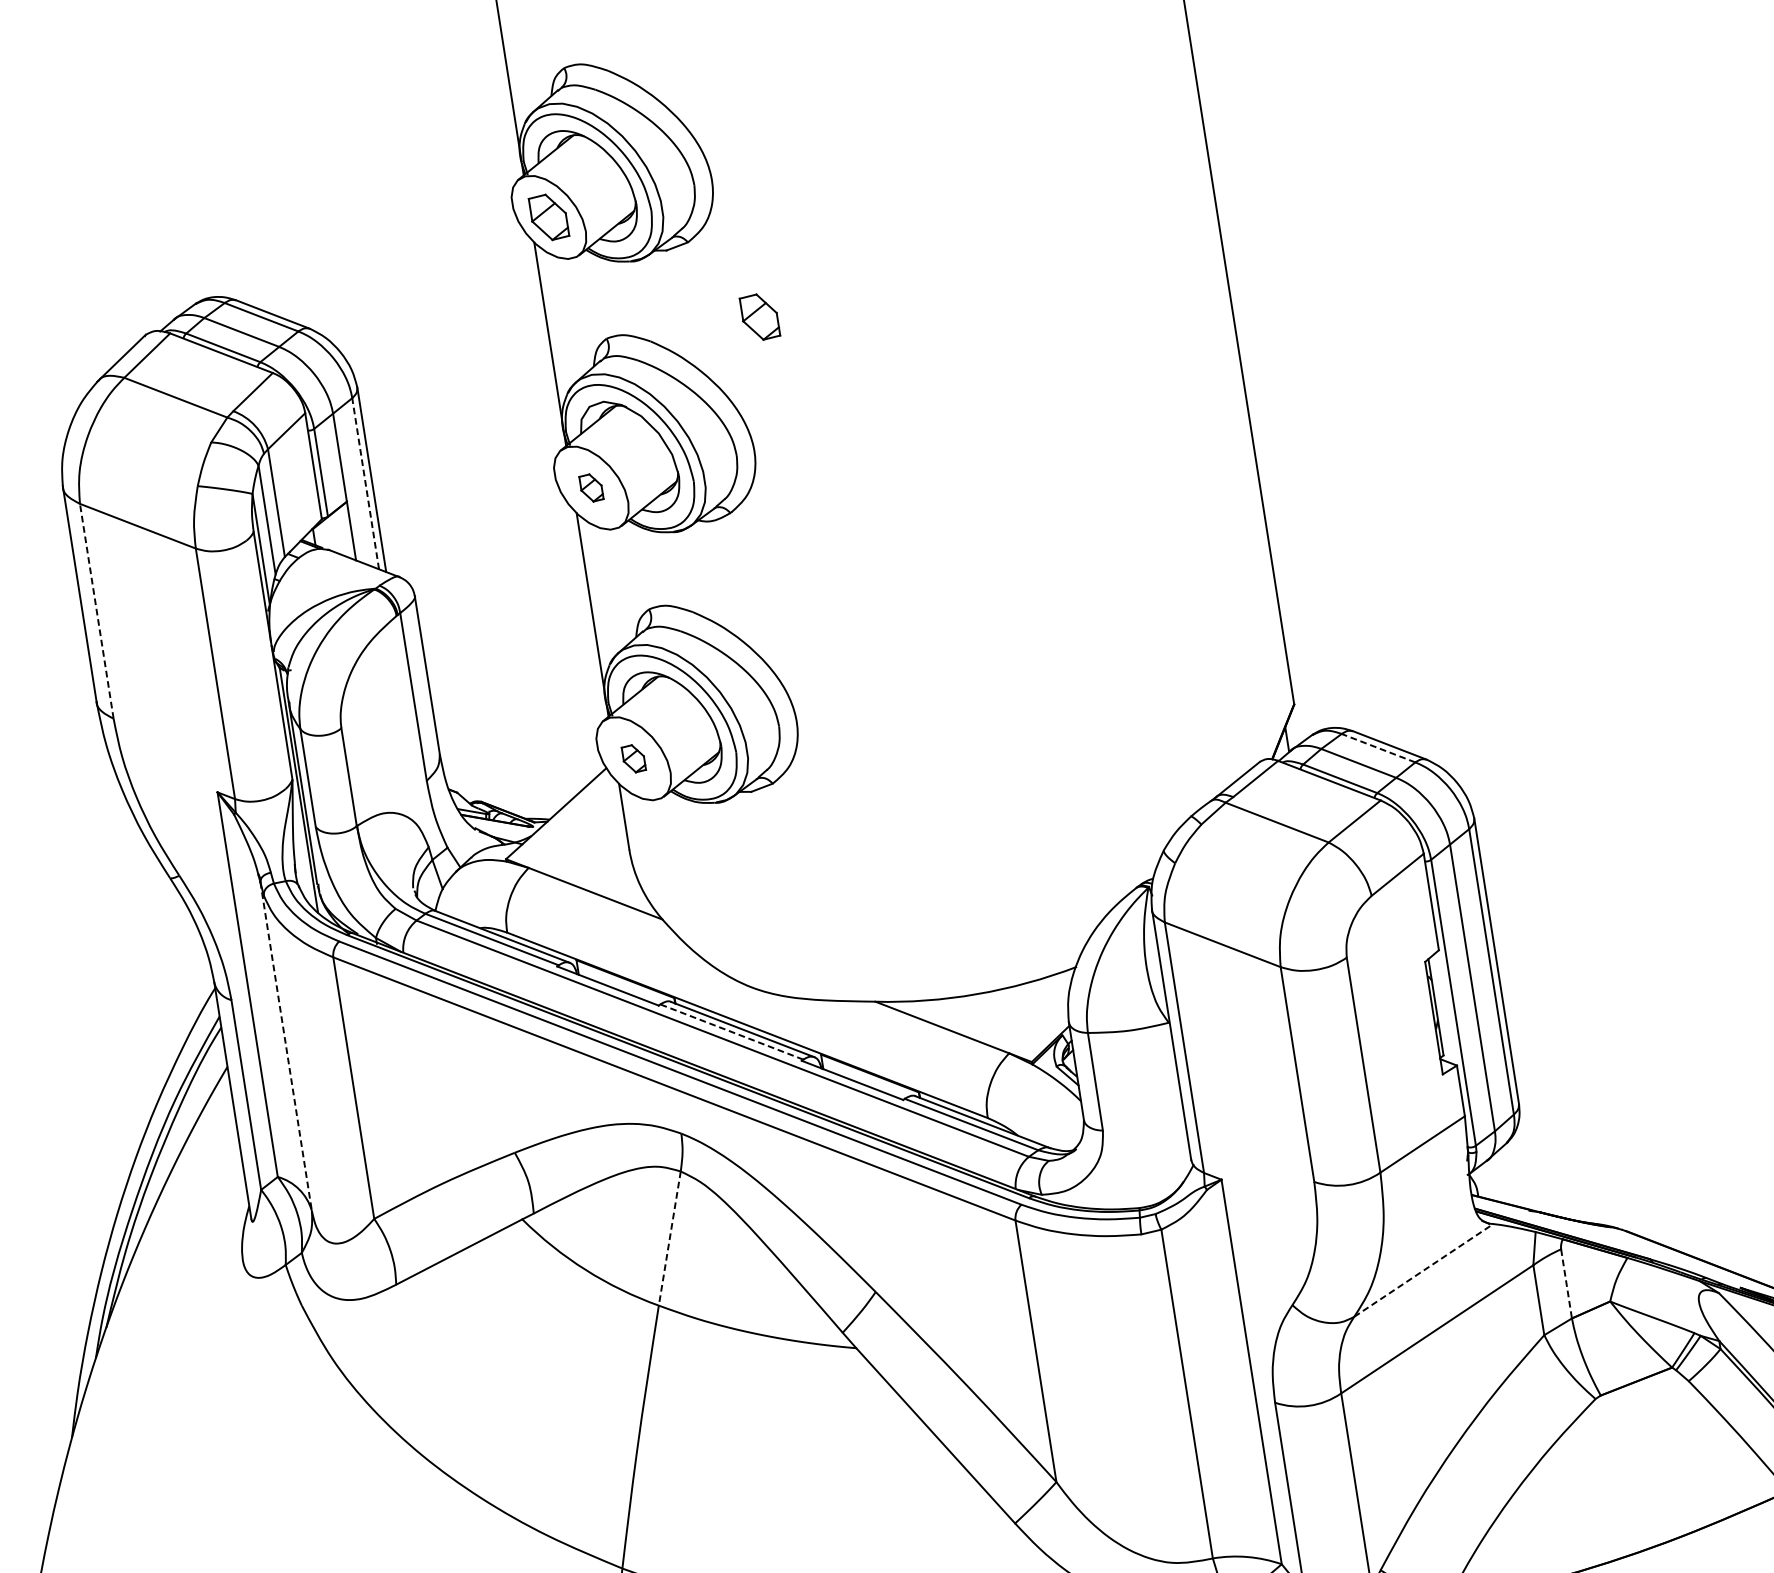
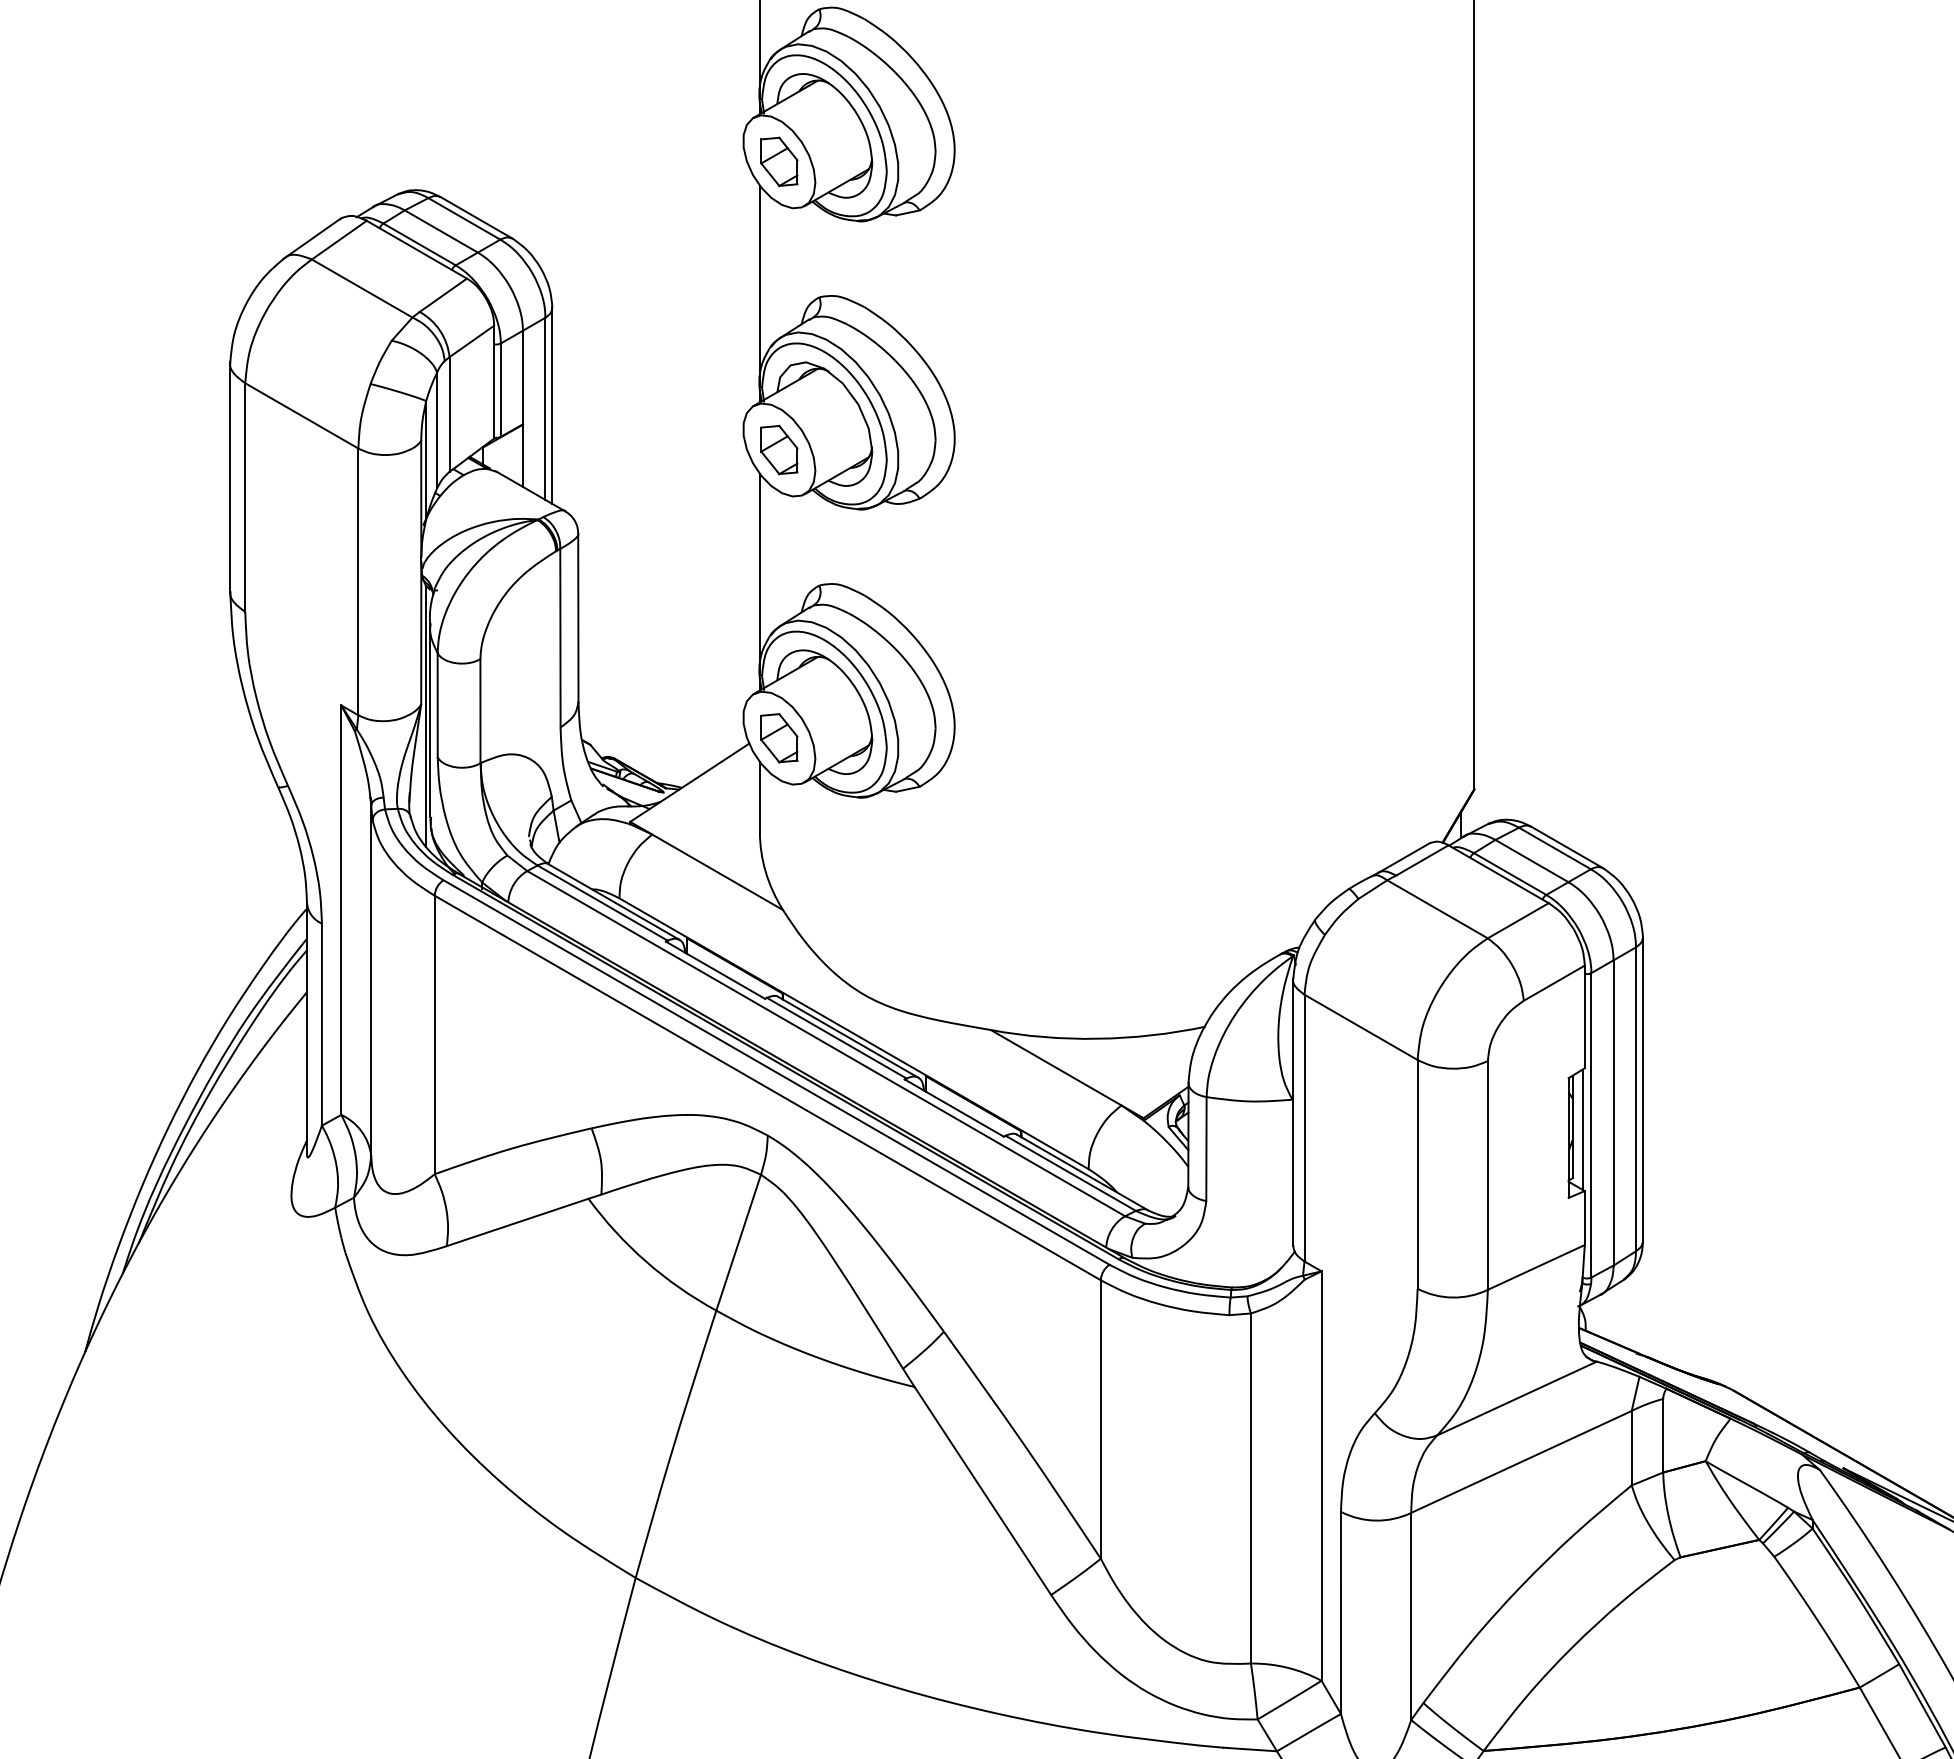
part: (760, 316) -> (982, 299), removed
line: (365, 483) -> (545, 408), dashed -> solid
part: (591, 487) -> (779, 449), size x1.67
line: (96, 611) -> (245, 497), dashed -> solid
line: (1378, 748) -> (1554, 848), dashed -> solid
part: (634, 758) -> (779, 738), size x1.67
line: (1445, 1008) -> (1582, 1129), added
line: (731, 1032) -> (836, 1038), dashed -> solid
line: (286, 1047) -> (371, 981), dashed -> solid
line: (669, 1239) -> (738, 1243), dashed -> solid
line: (1423, 1270) -> (1516, 1398), dashed -> solid
line: (1566, 1283) -> (1663, 1435), dashed -> solid

